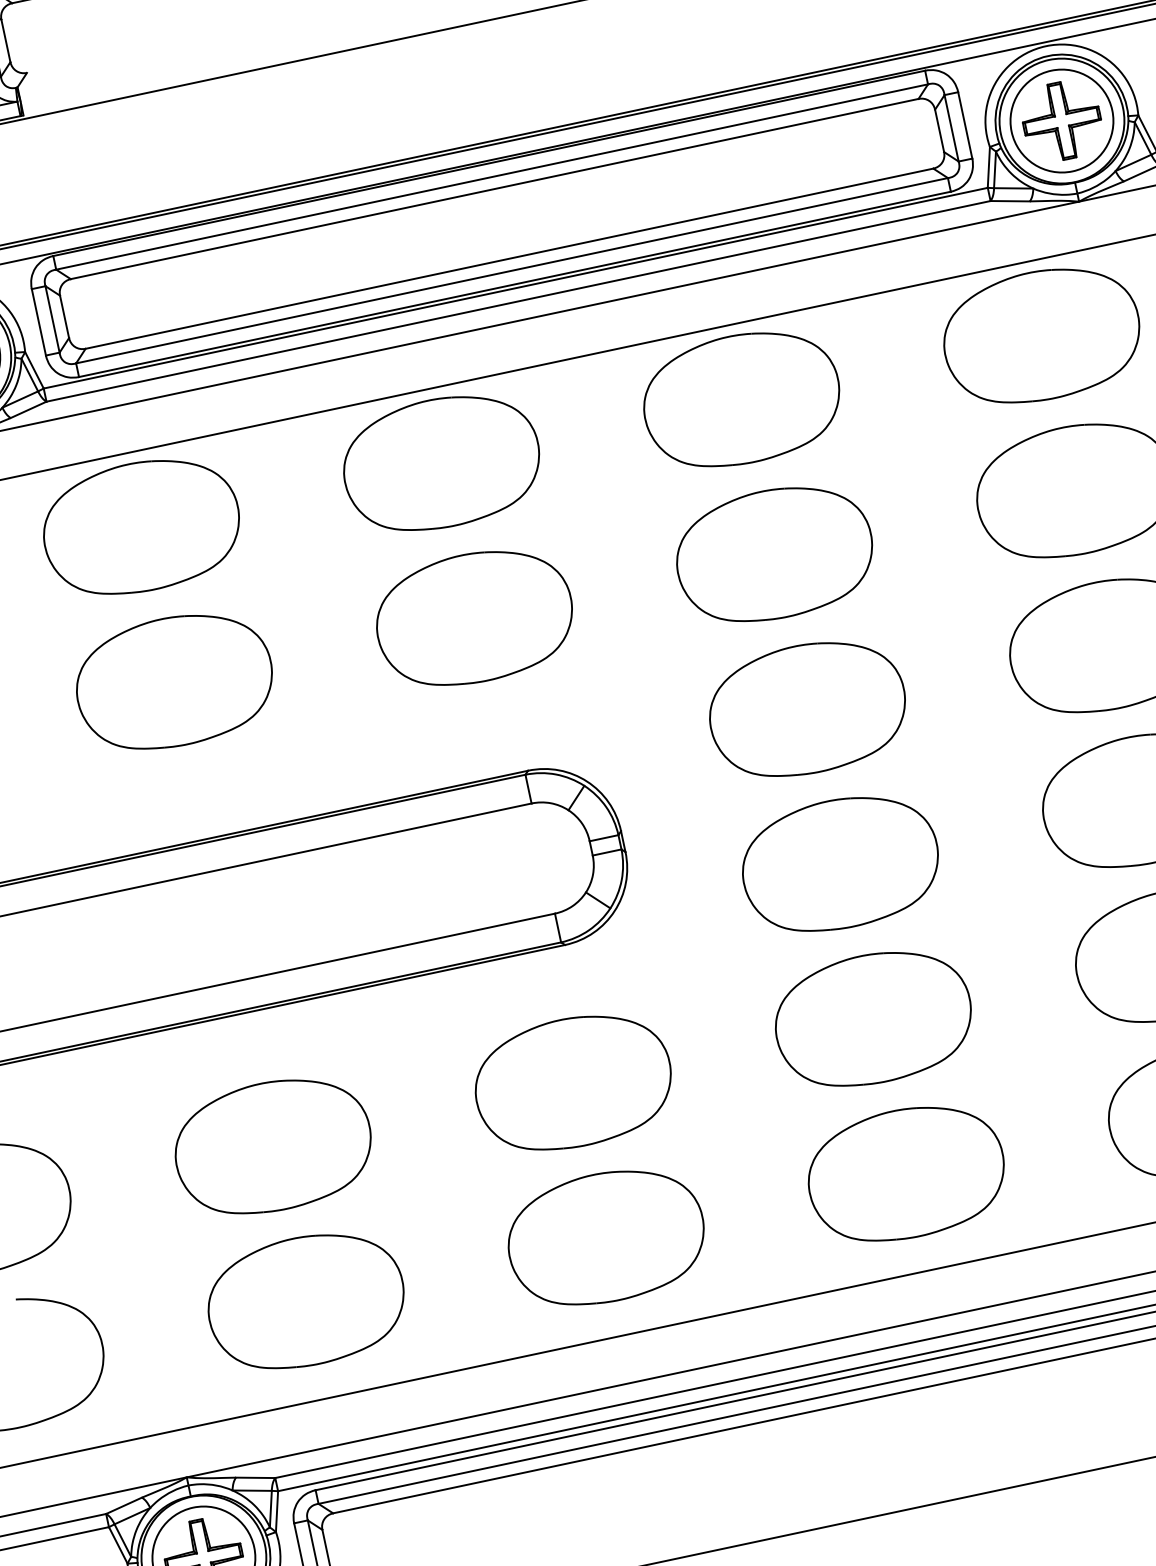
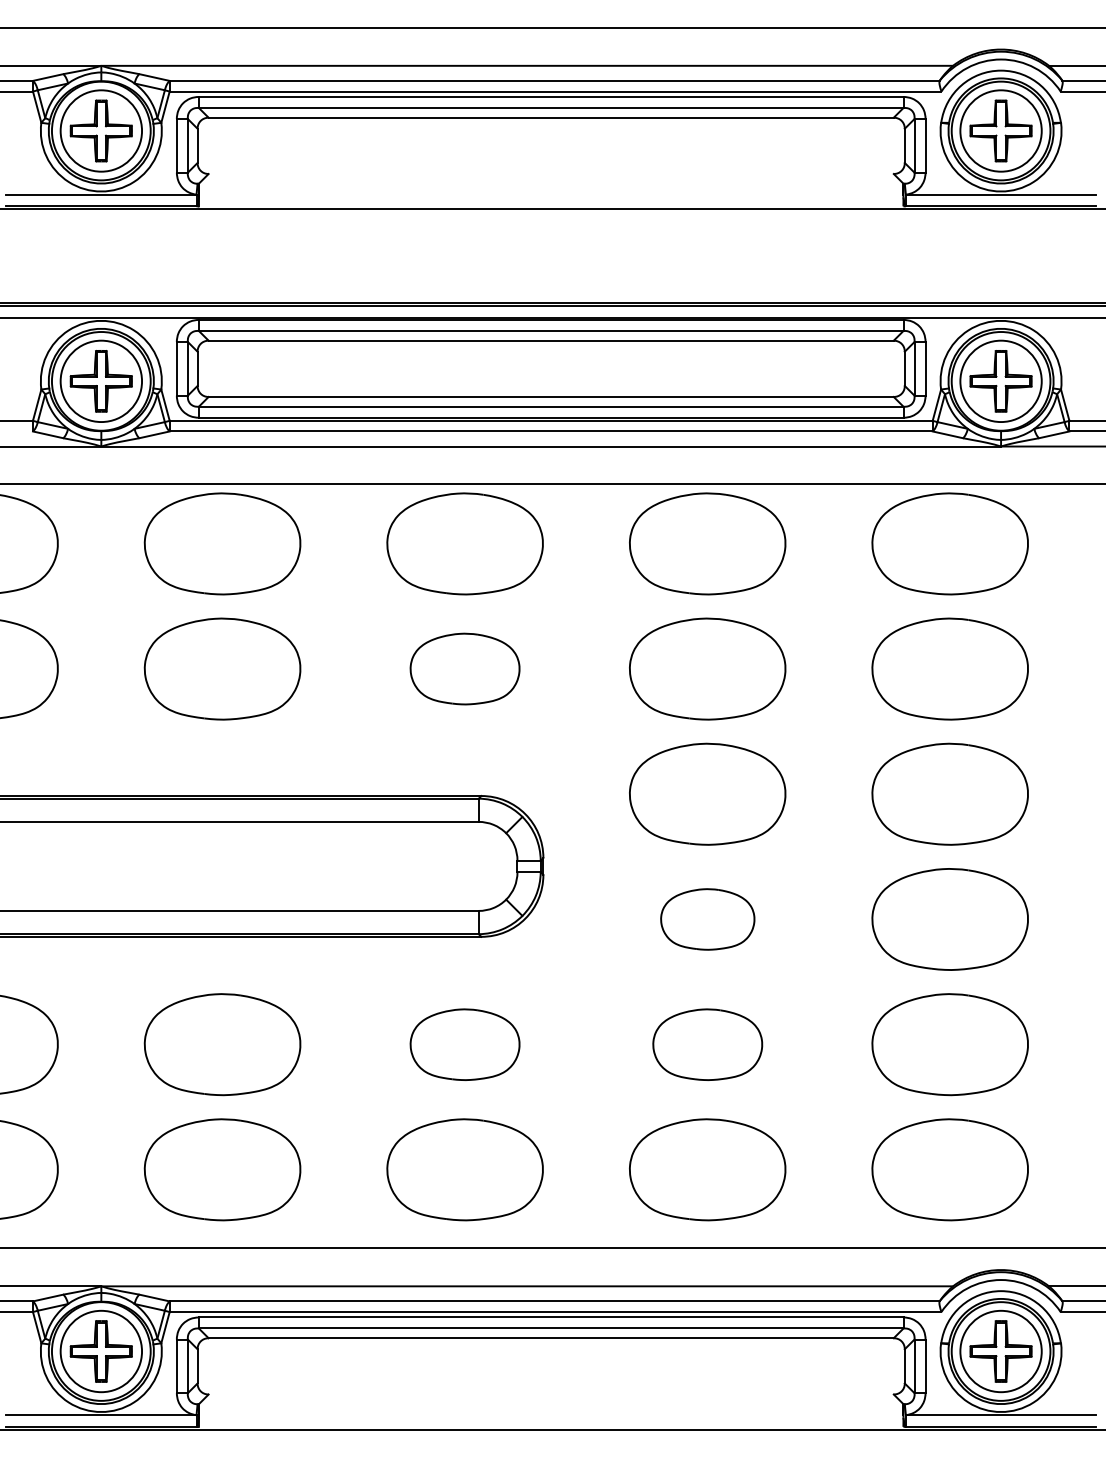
part: (473, 617) -> (464, 668), size x0.7
part: (840, 864) -> (707, 919), size x0.6
part: (873, 1018) -> (707, 1044), size x0.7
part: (572, 1082) -> (464, 1044), size x0.7

